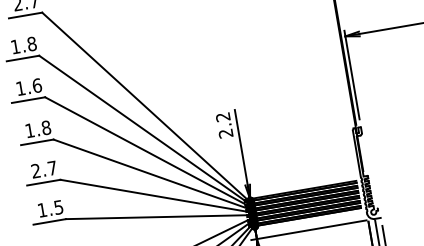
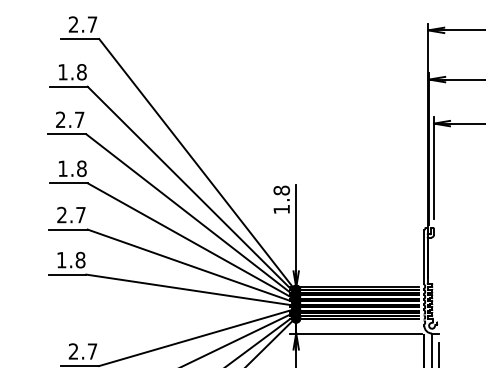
text: (29, 86) -> (70, 119), 1.6 -> 2.7
text: (224, 124) -> (281, 199), 2.2 -> 1.8
text: (58, 206) -> (80, 259), 1.5 -> 1.8

